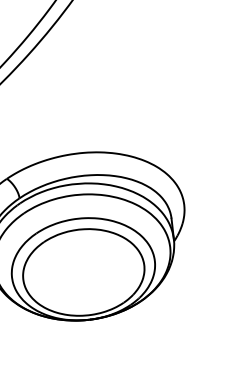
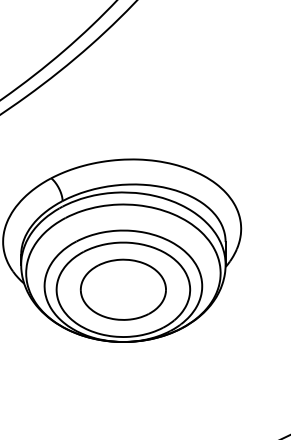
part: (82, 272) -> (122, 289), added

